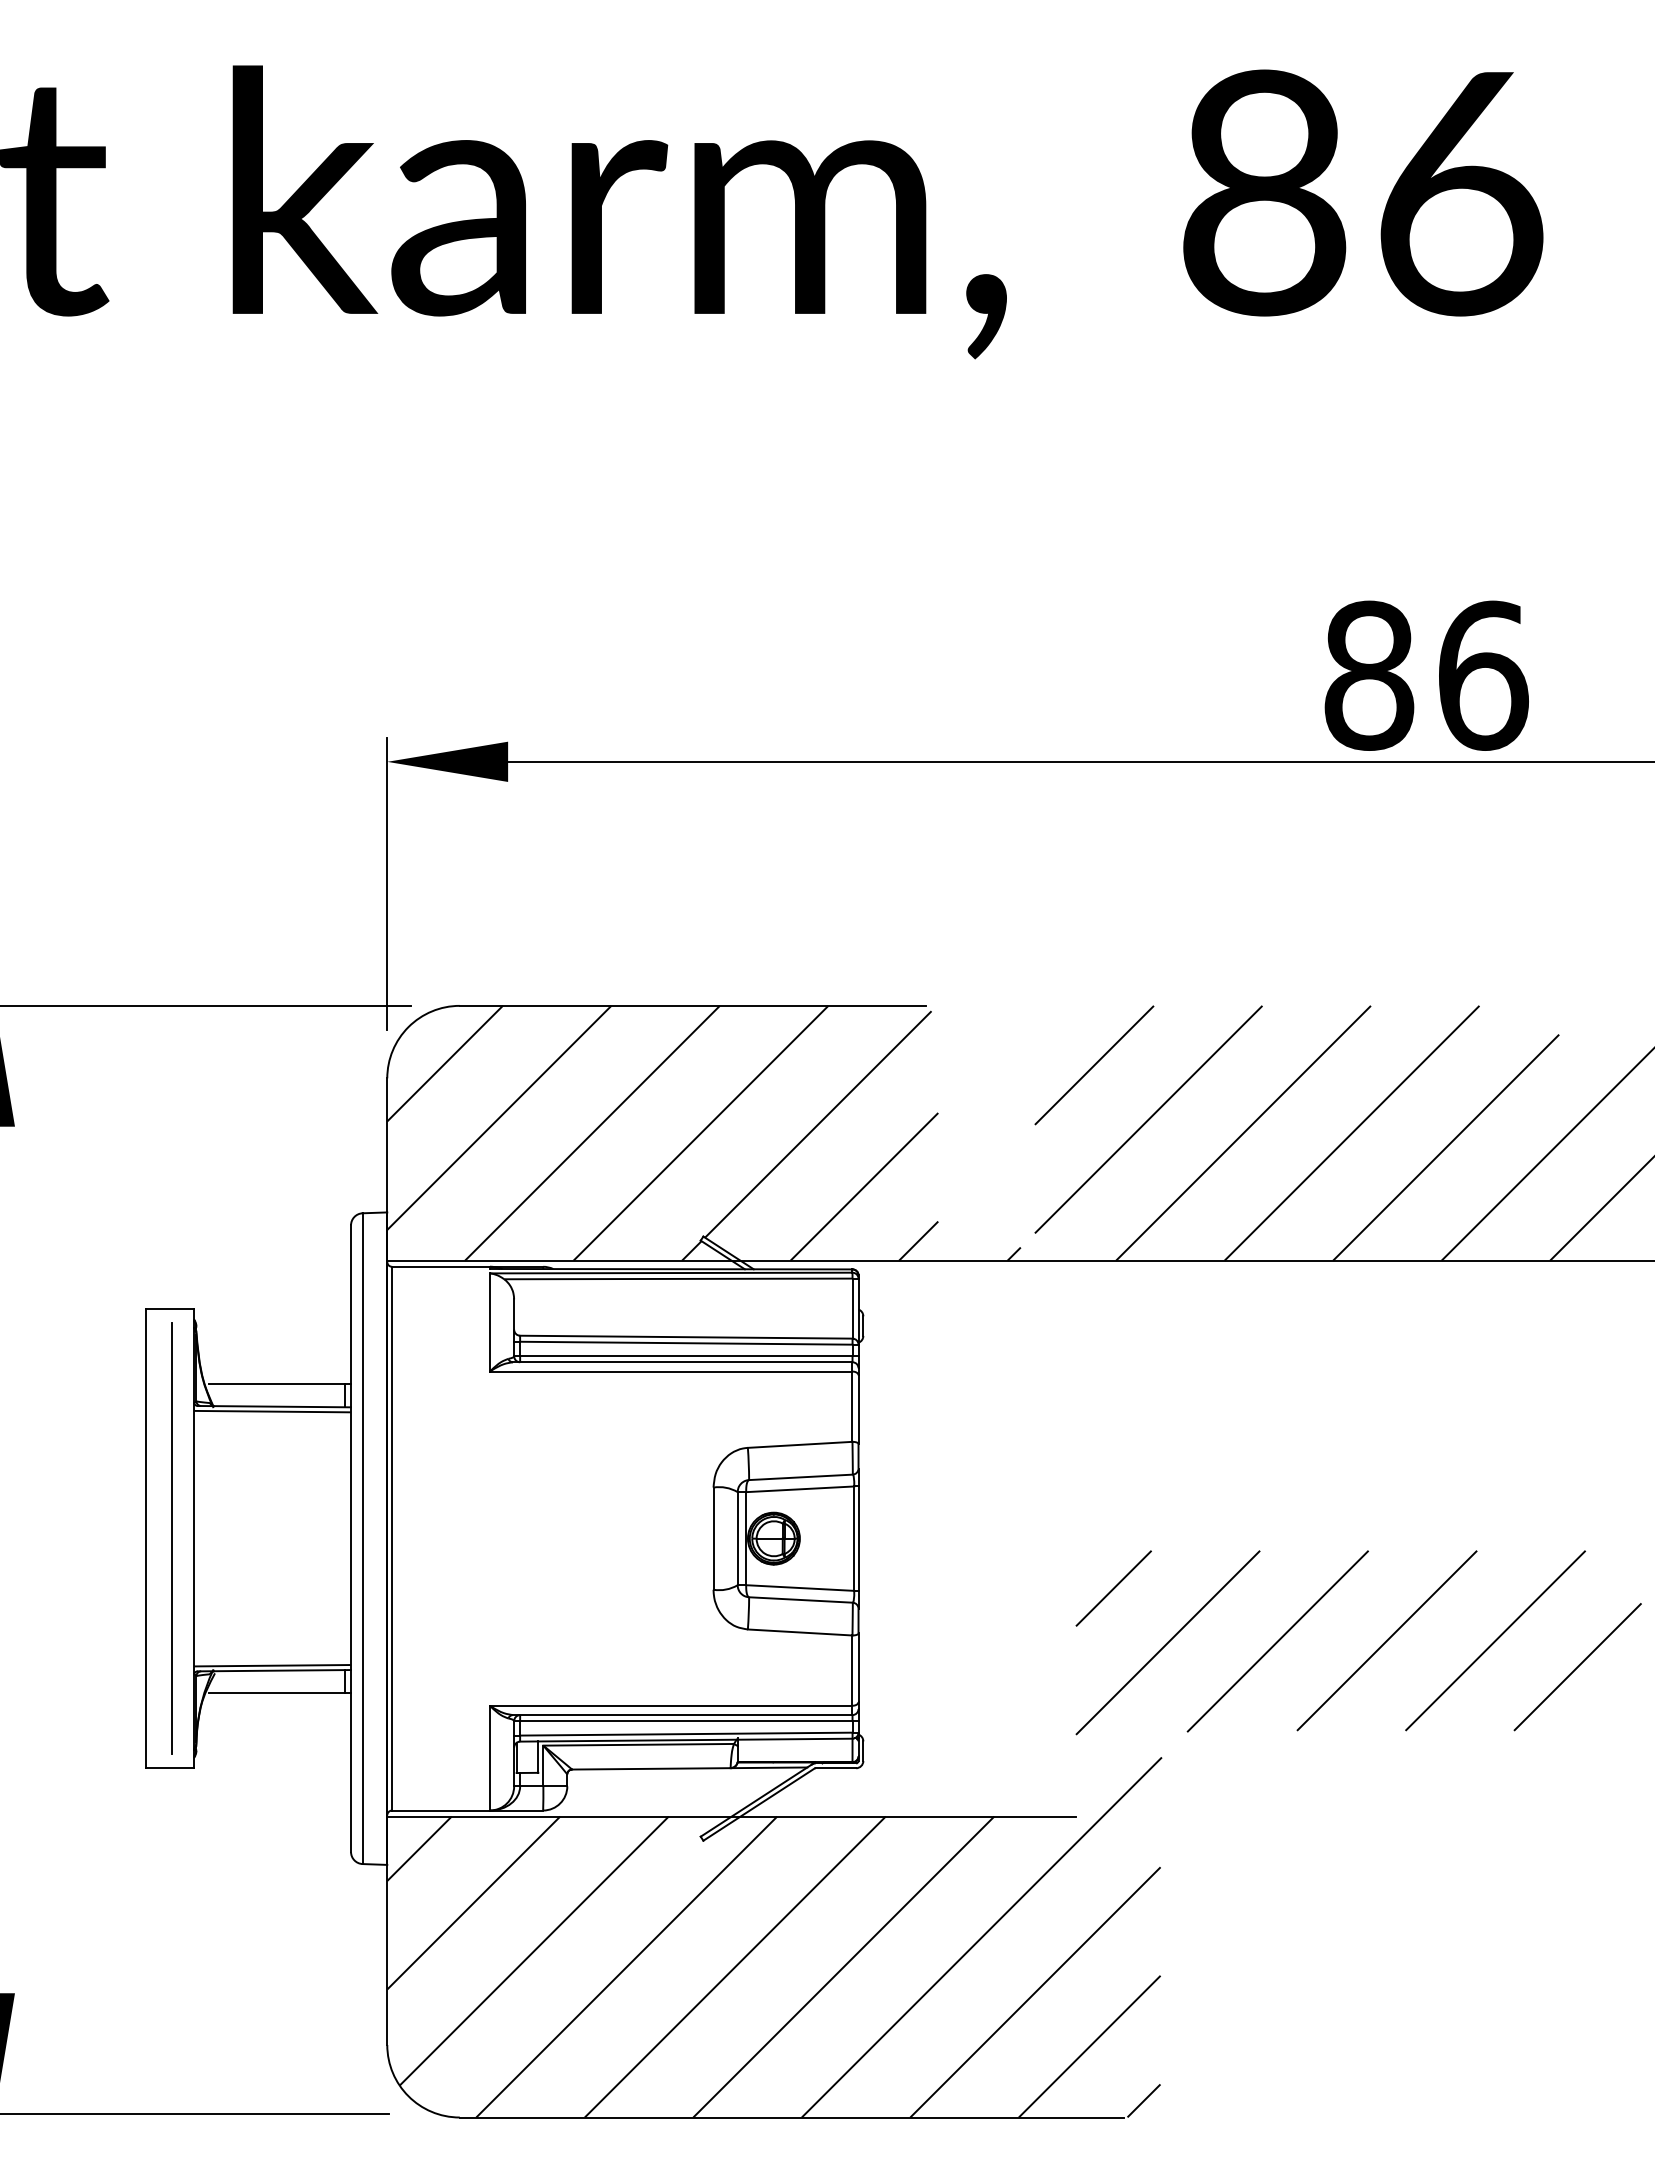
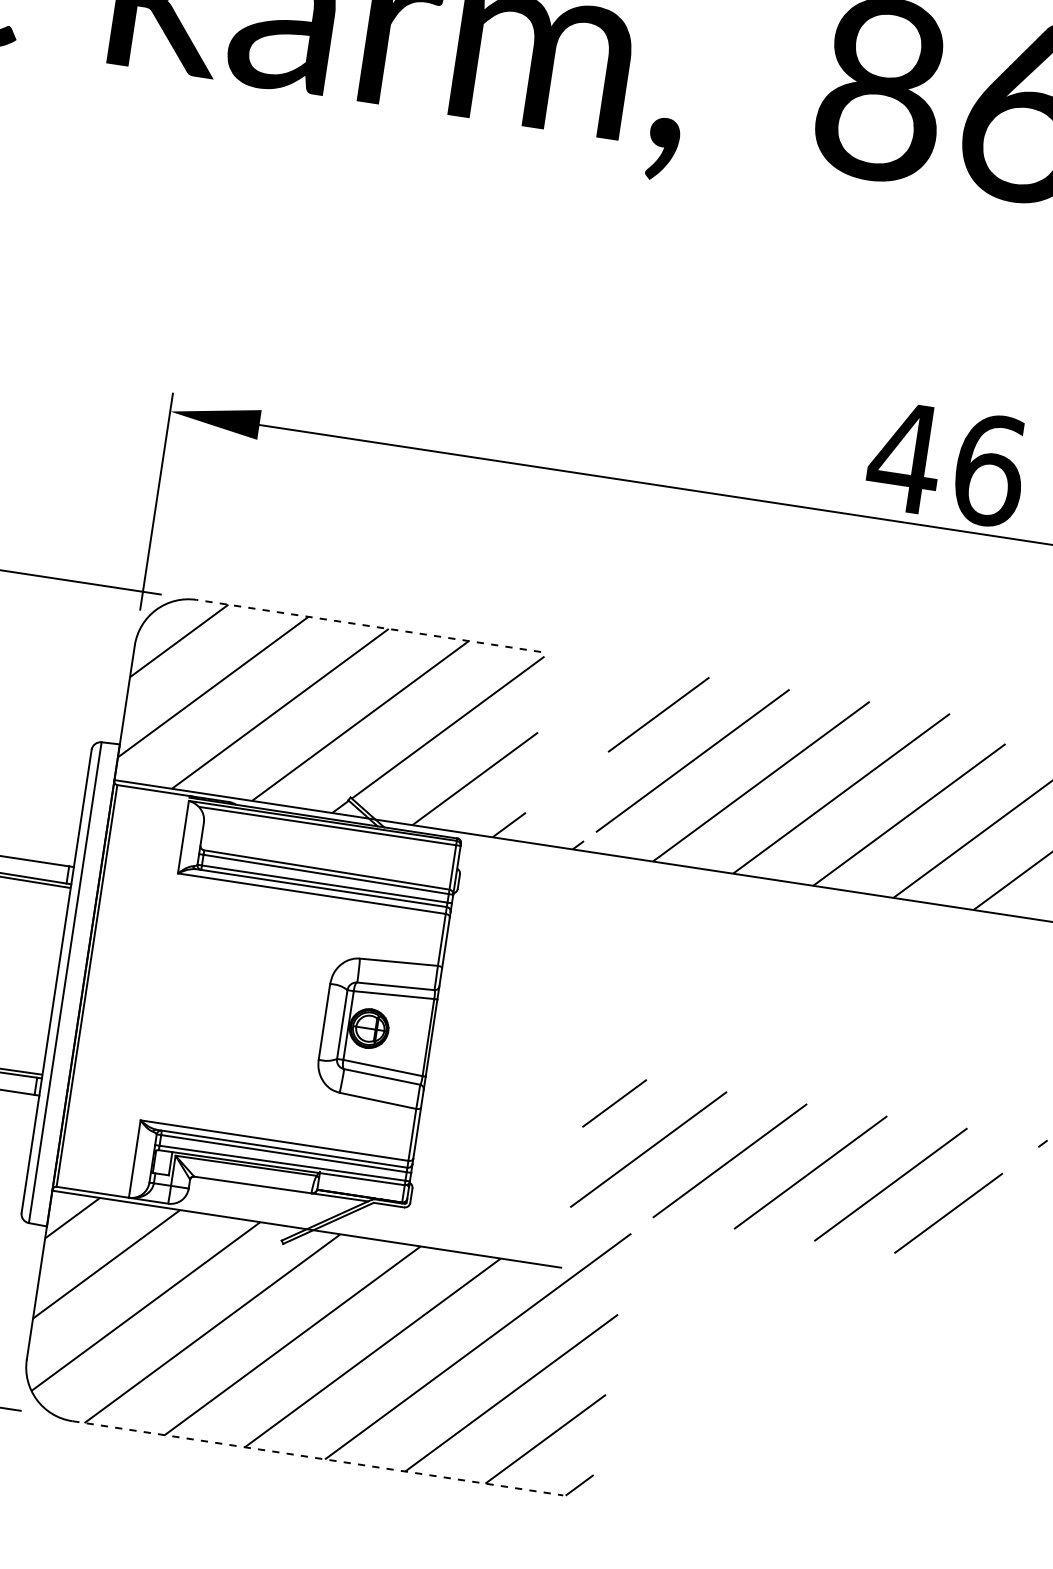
text: (1368, 675) -> (904, 457), 86 -> 46
line: (692, 1005) -> (368, 625), solid -> dashed
line: (792, 2117) -> (318, 1458), solid -> dashed

